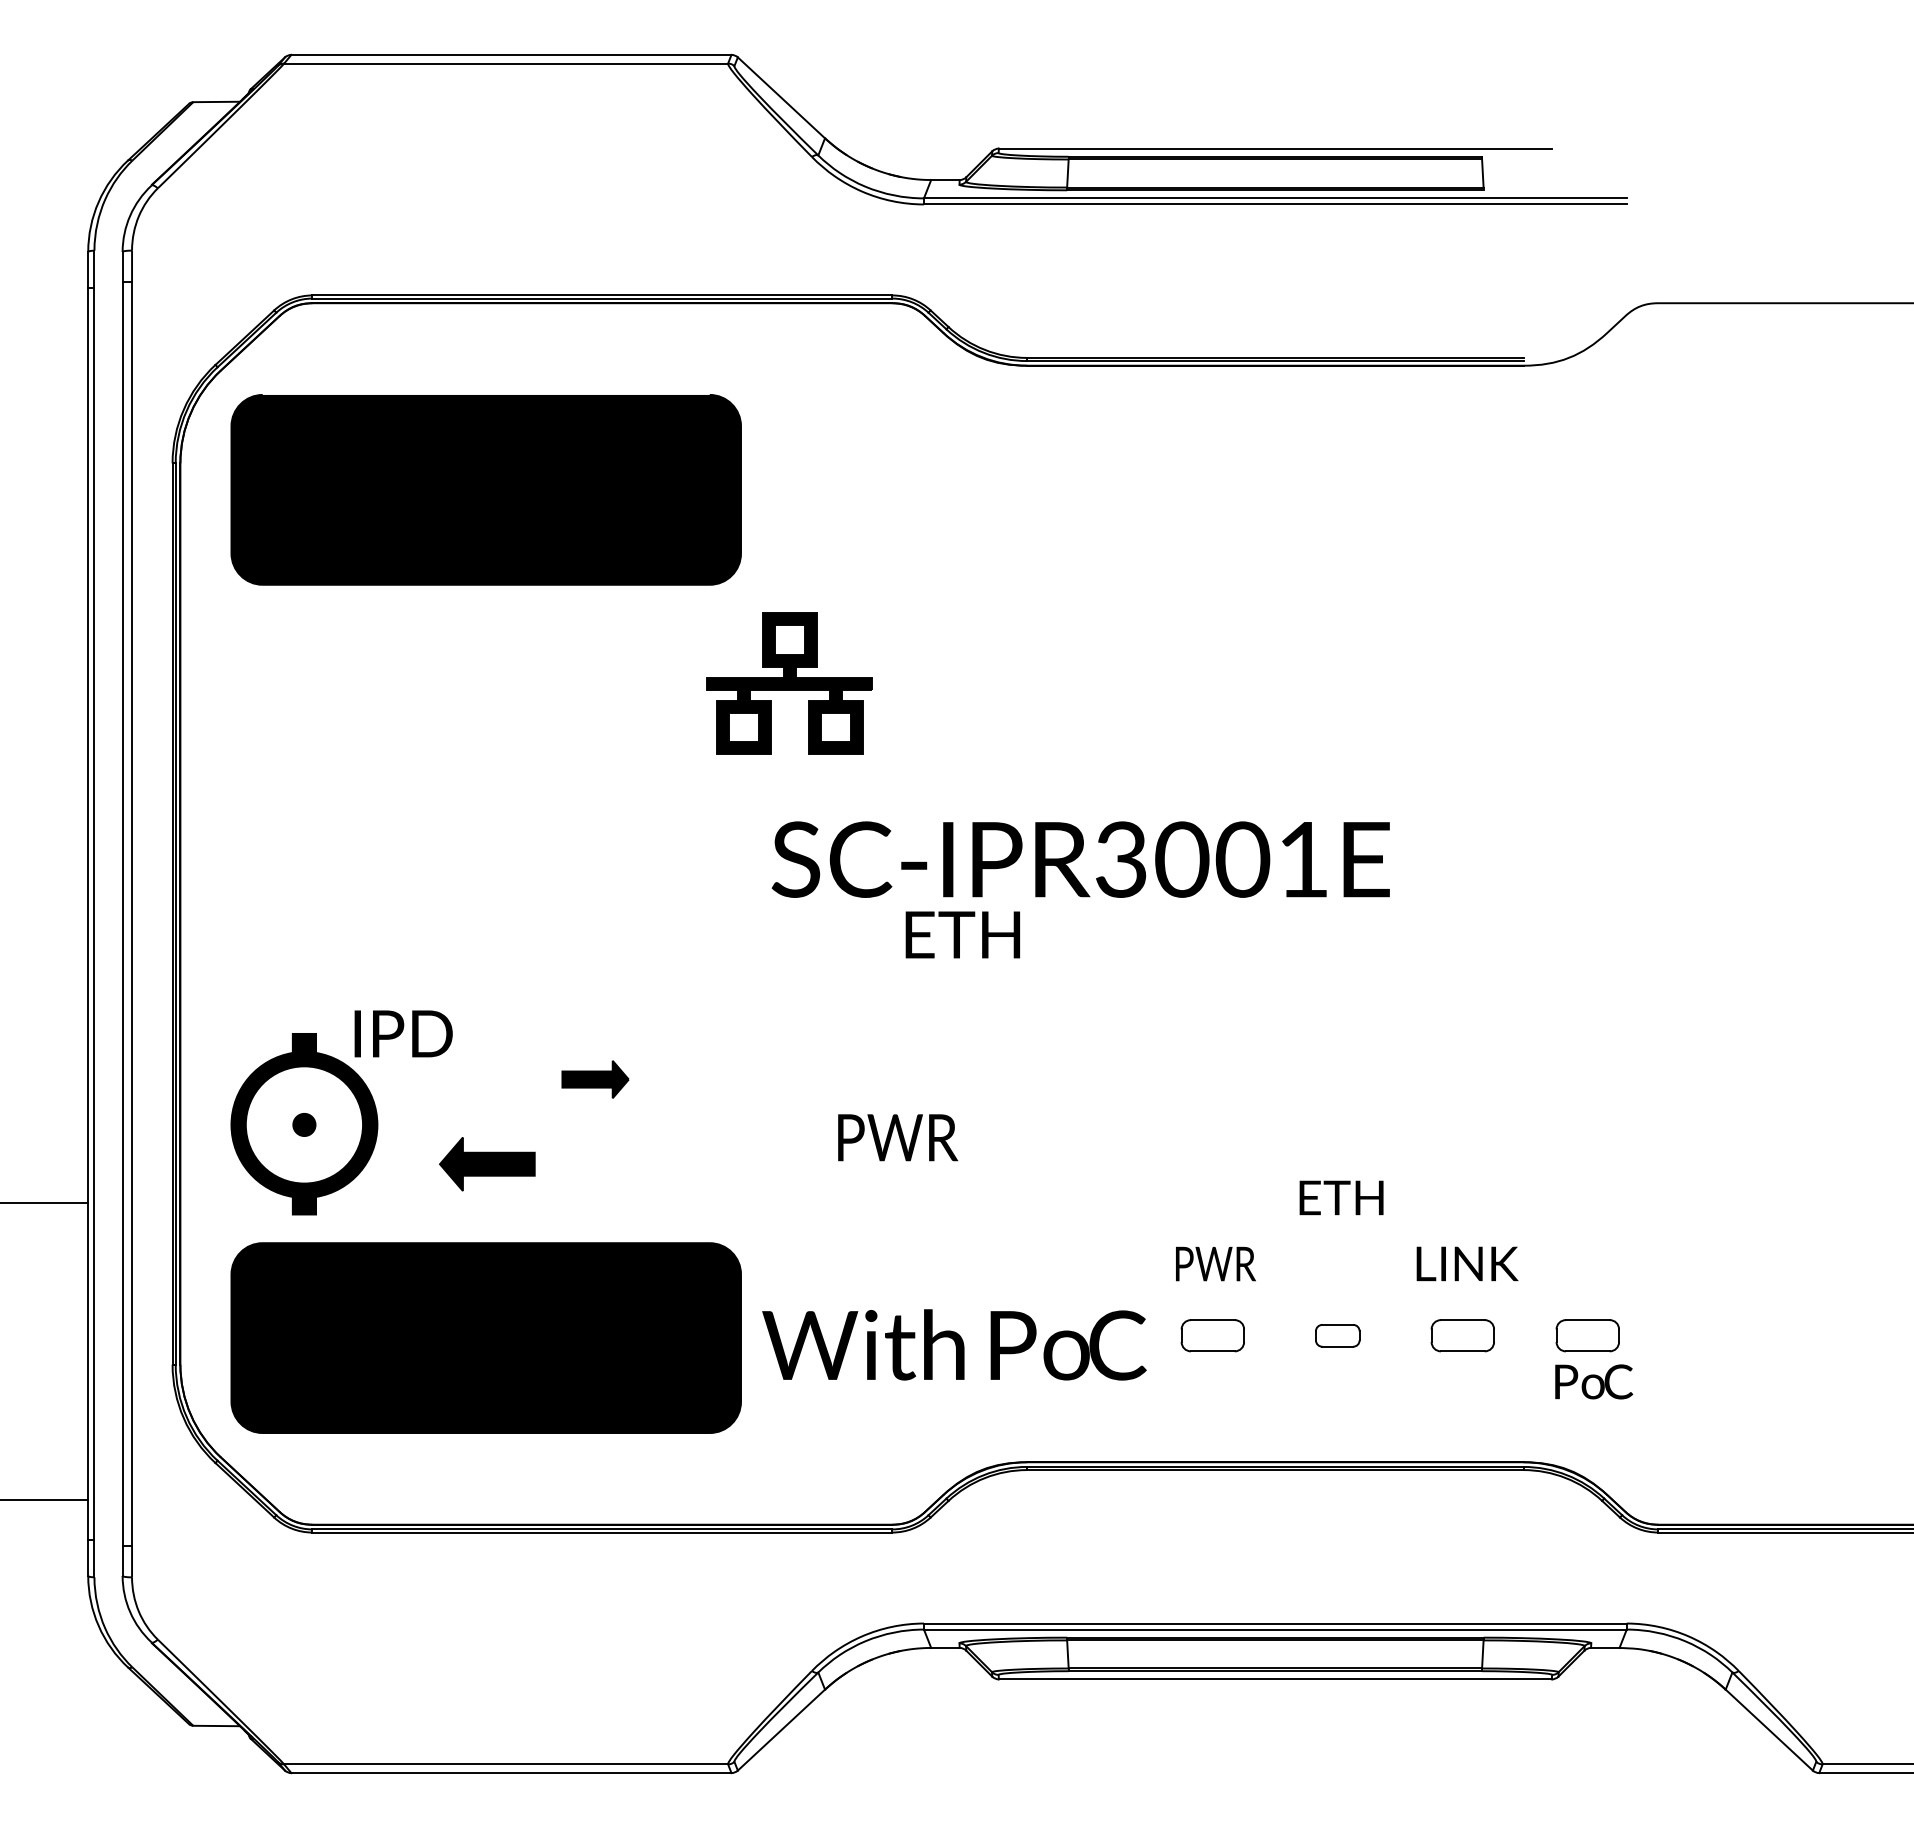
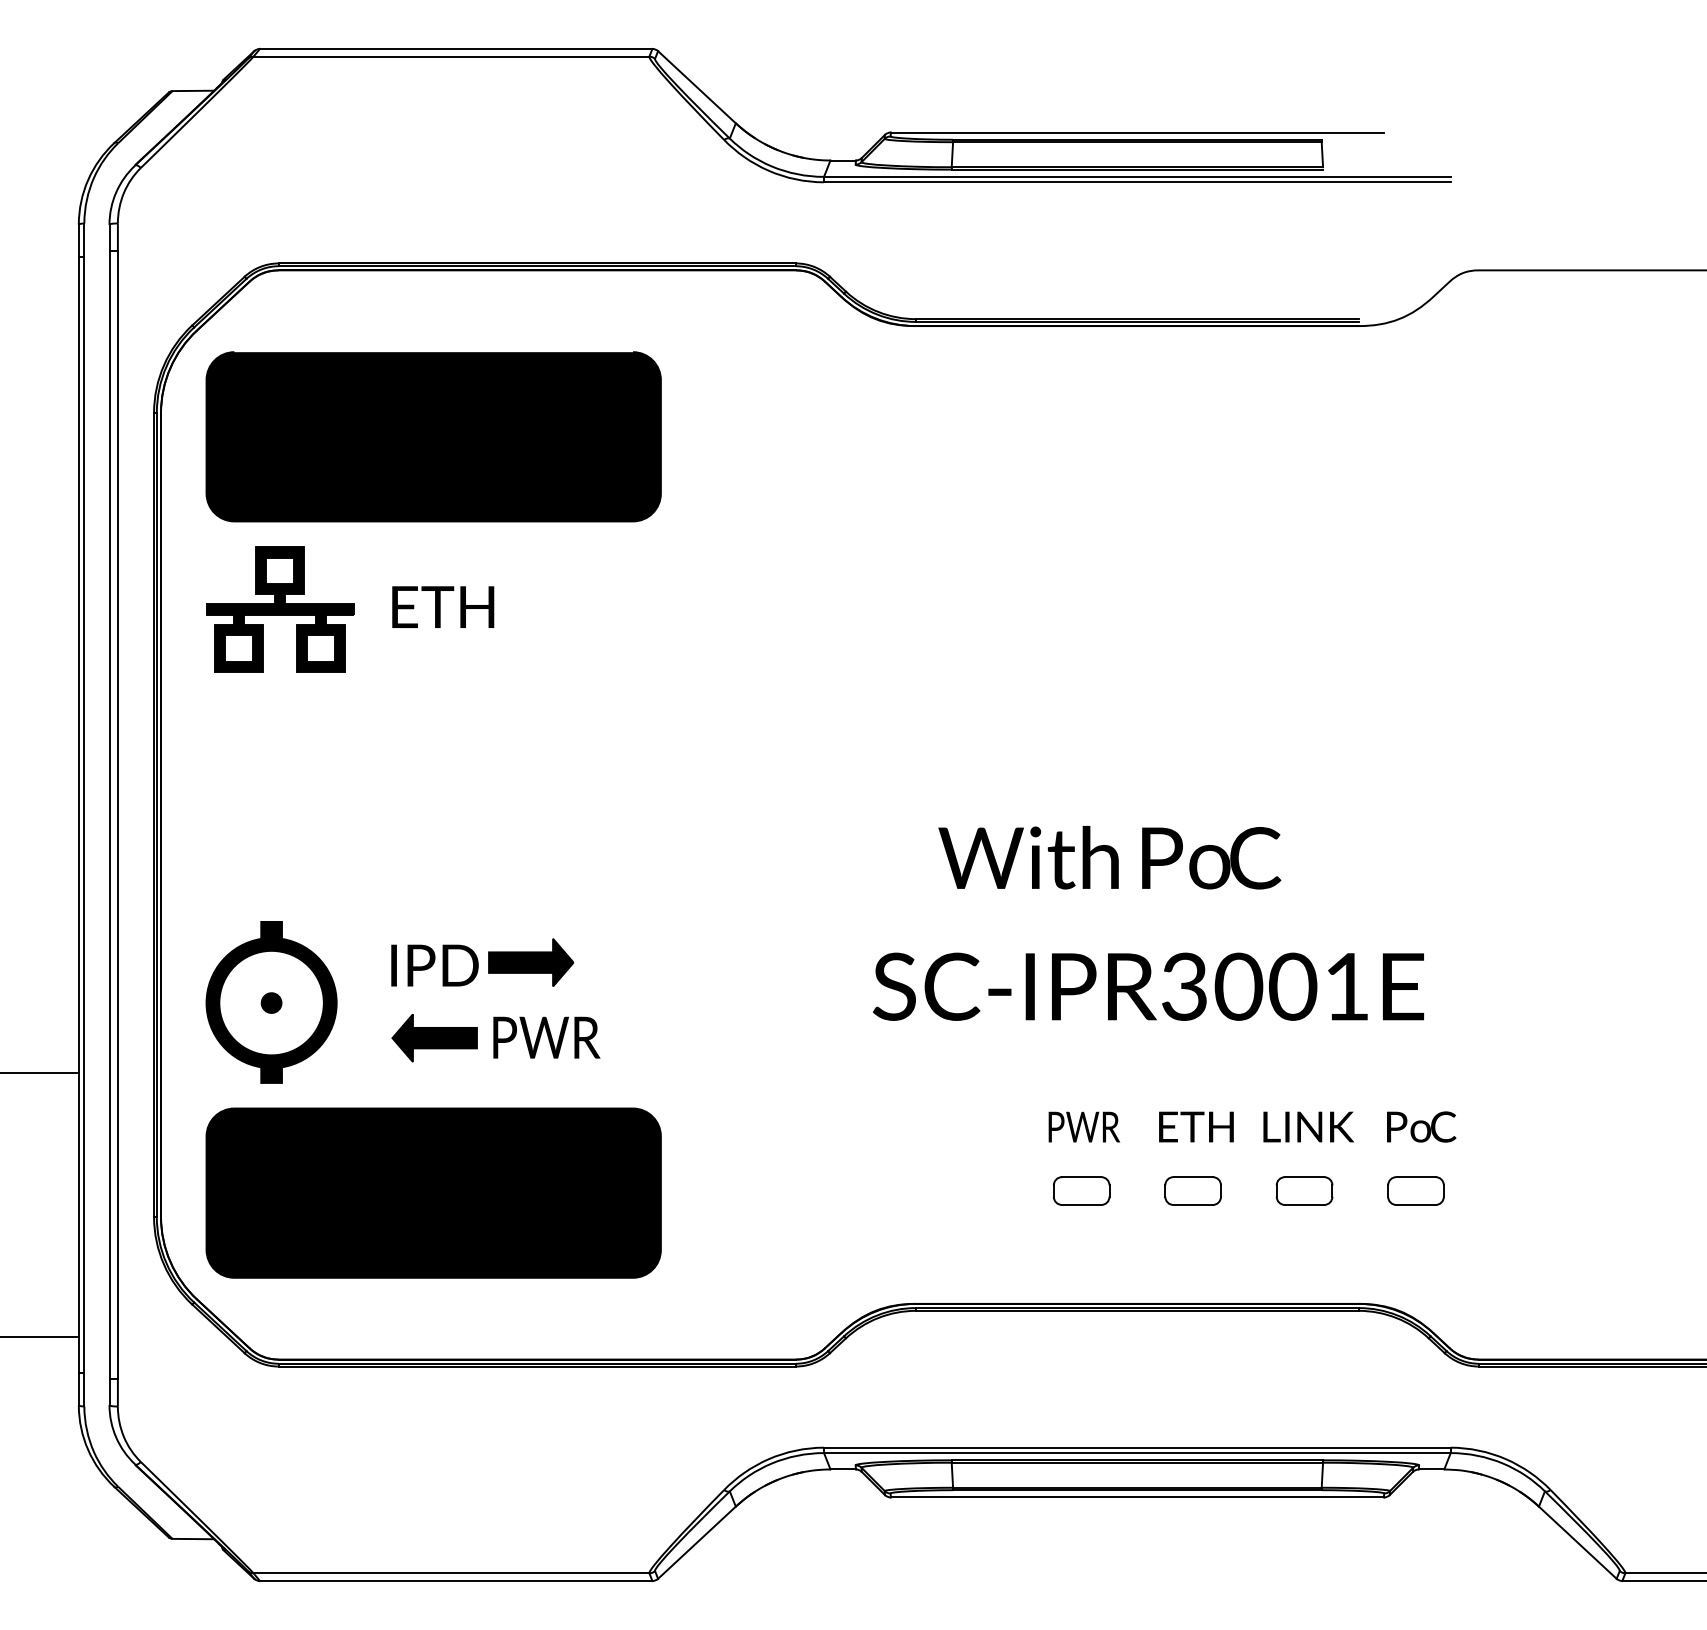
part: (789, 683) -> (279, 609), moved
text: (1080, 859) -> (1148, 986), moved
text: (962, 934) -> (442, 606), moved
text: (403, 1033) -> (434, 965), moved
part: (595, 1079) -> (531, 962), size x1.43
text: (898, 1137) -> (547, 1037), moved
text: (1341, 1197) -> (1196, 1126), moved
part: (1337, 1335) -> (1192, 1190), size x1.43
text: (954, 1344) -> (1109, 857), moved
text: (1594, 1381) -> (1421, 1126), moved

